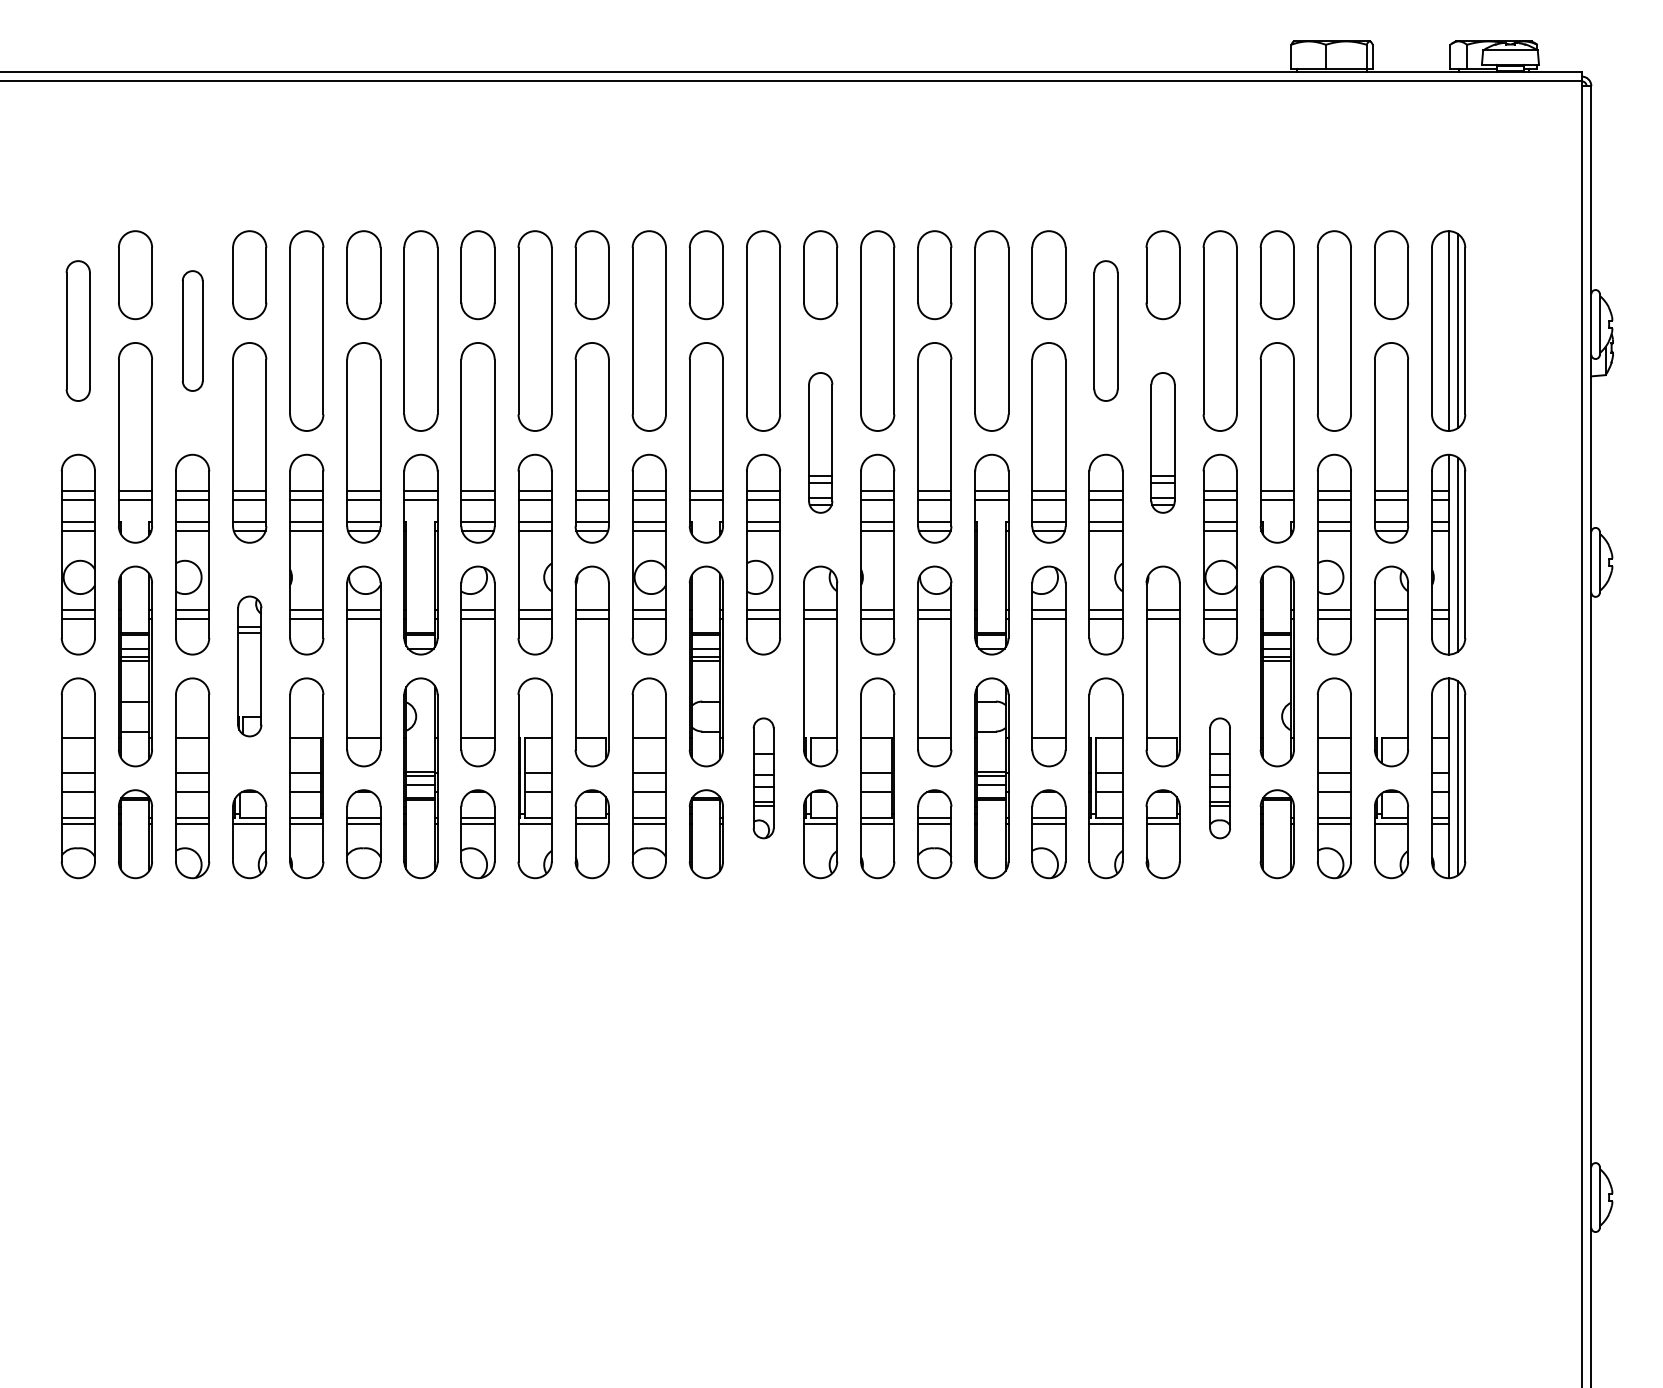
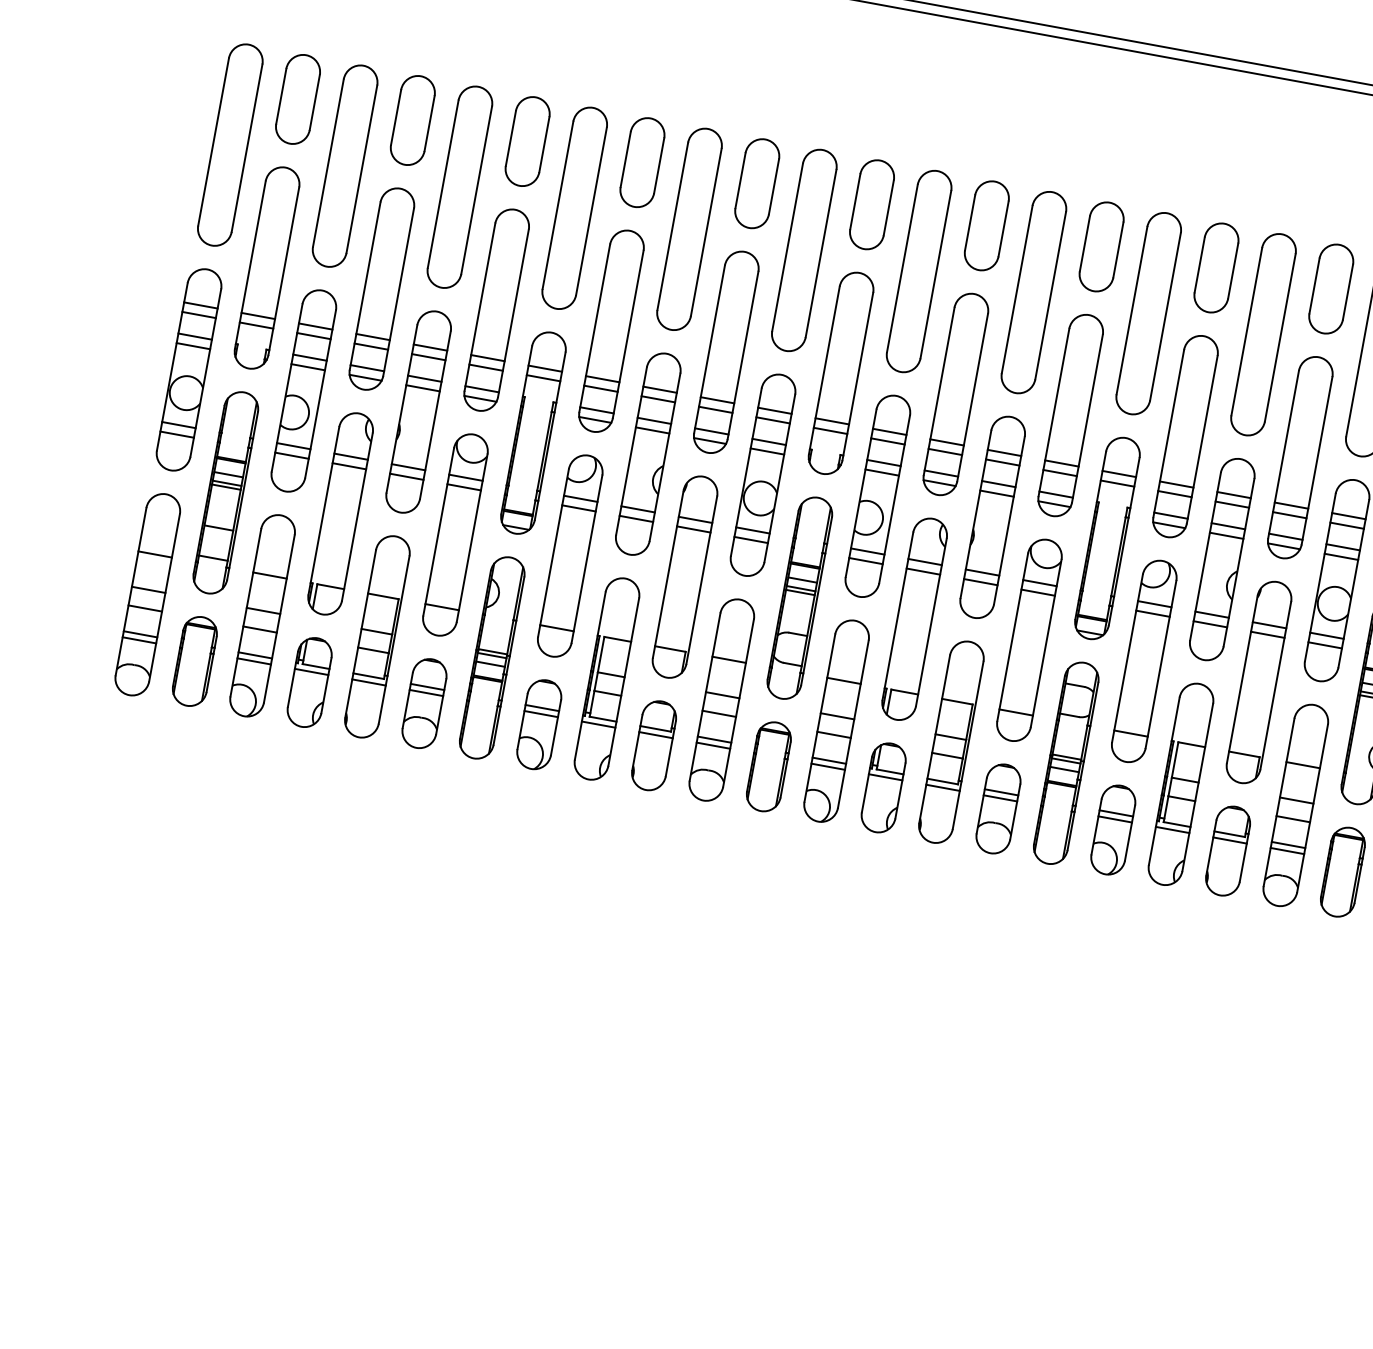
part: (77, 330) -> (229, 144), size x1.43
part: (192, 330) -> (345, 165), size x1.67
part: (1105, 330) -> (1263, 334), size x1.43
part: (820, 442) -> (955, 394), size x1.43
part: (1162, 442) -> (1299, 457), size x1.43
part: (249, 666) -> (340, 513), size x1.43
part: (763, 778) -> (836, 721), size x1.67
part: (1219, 778) -> (1295, 805), size x1.67

